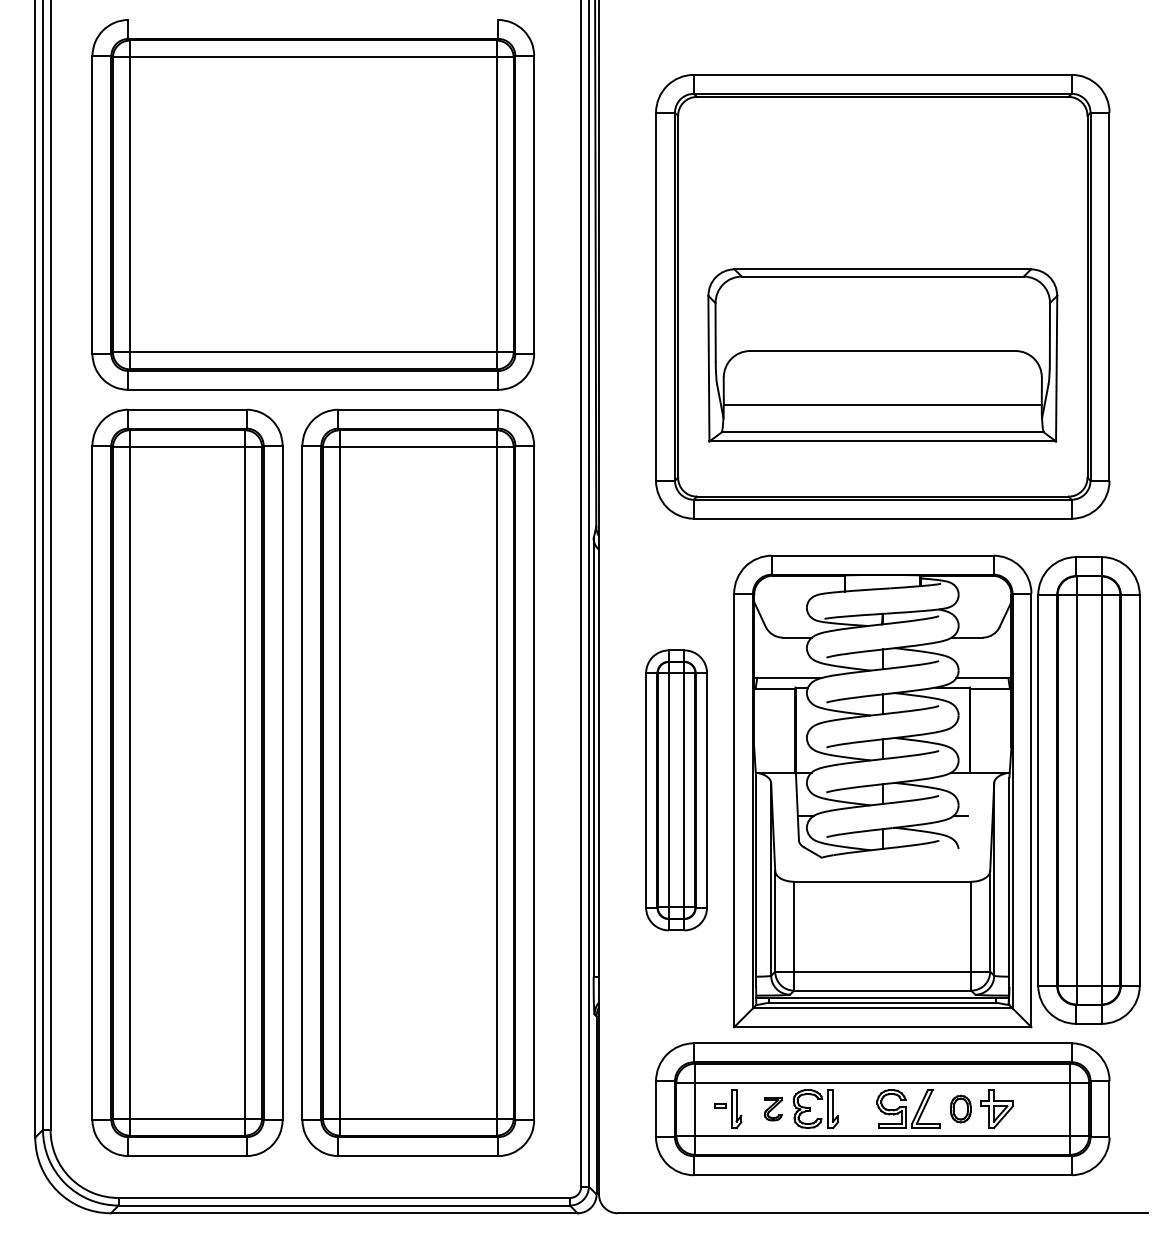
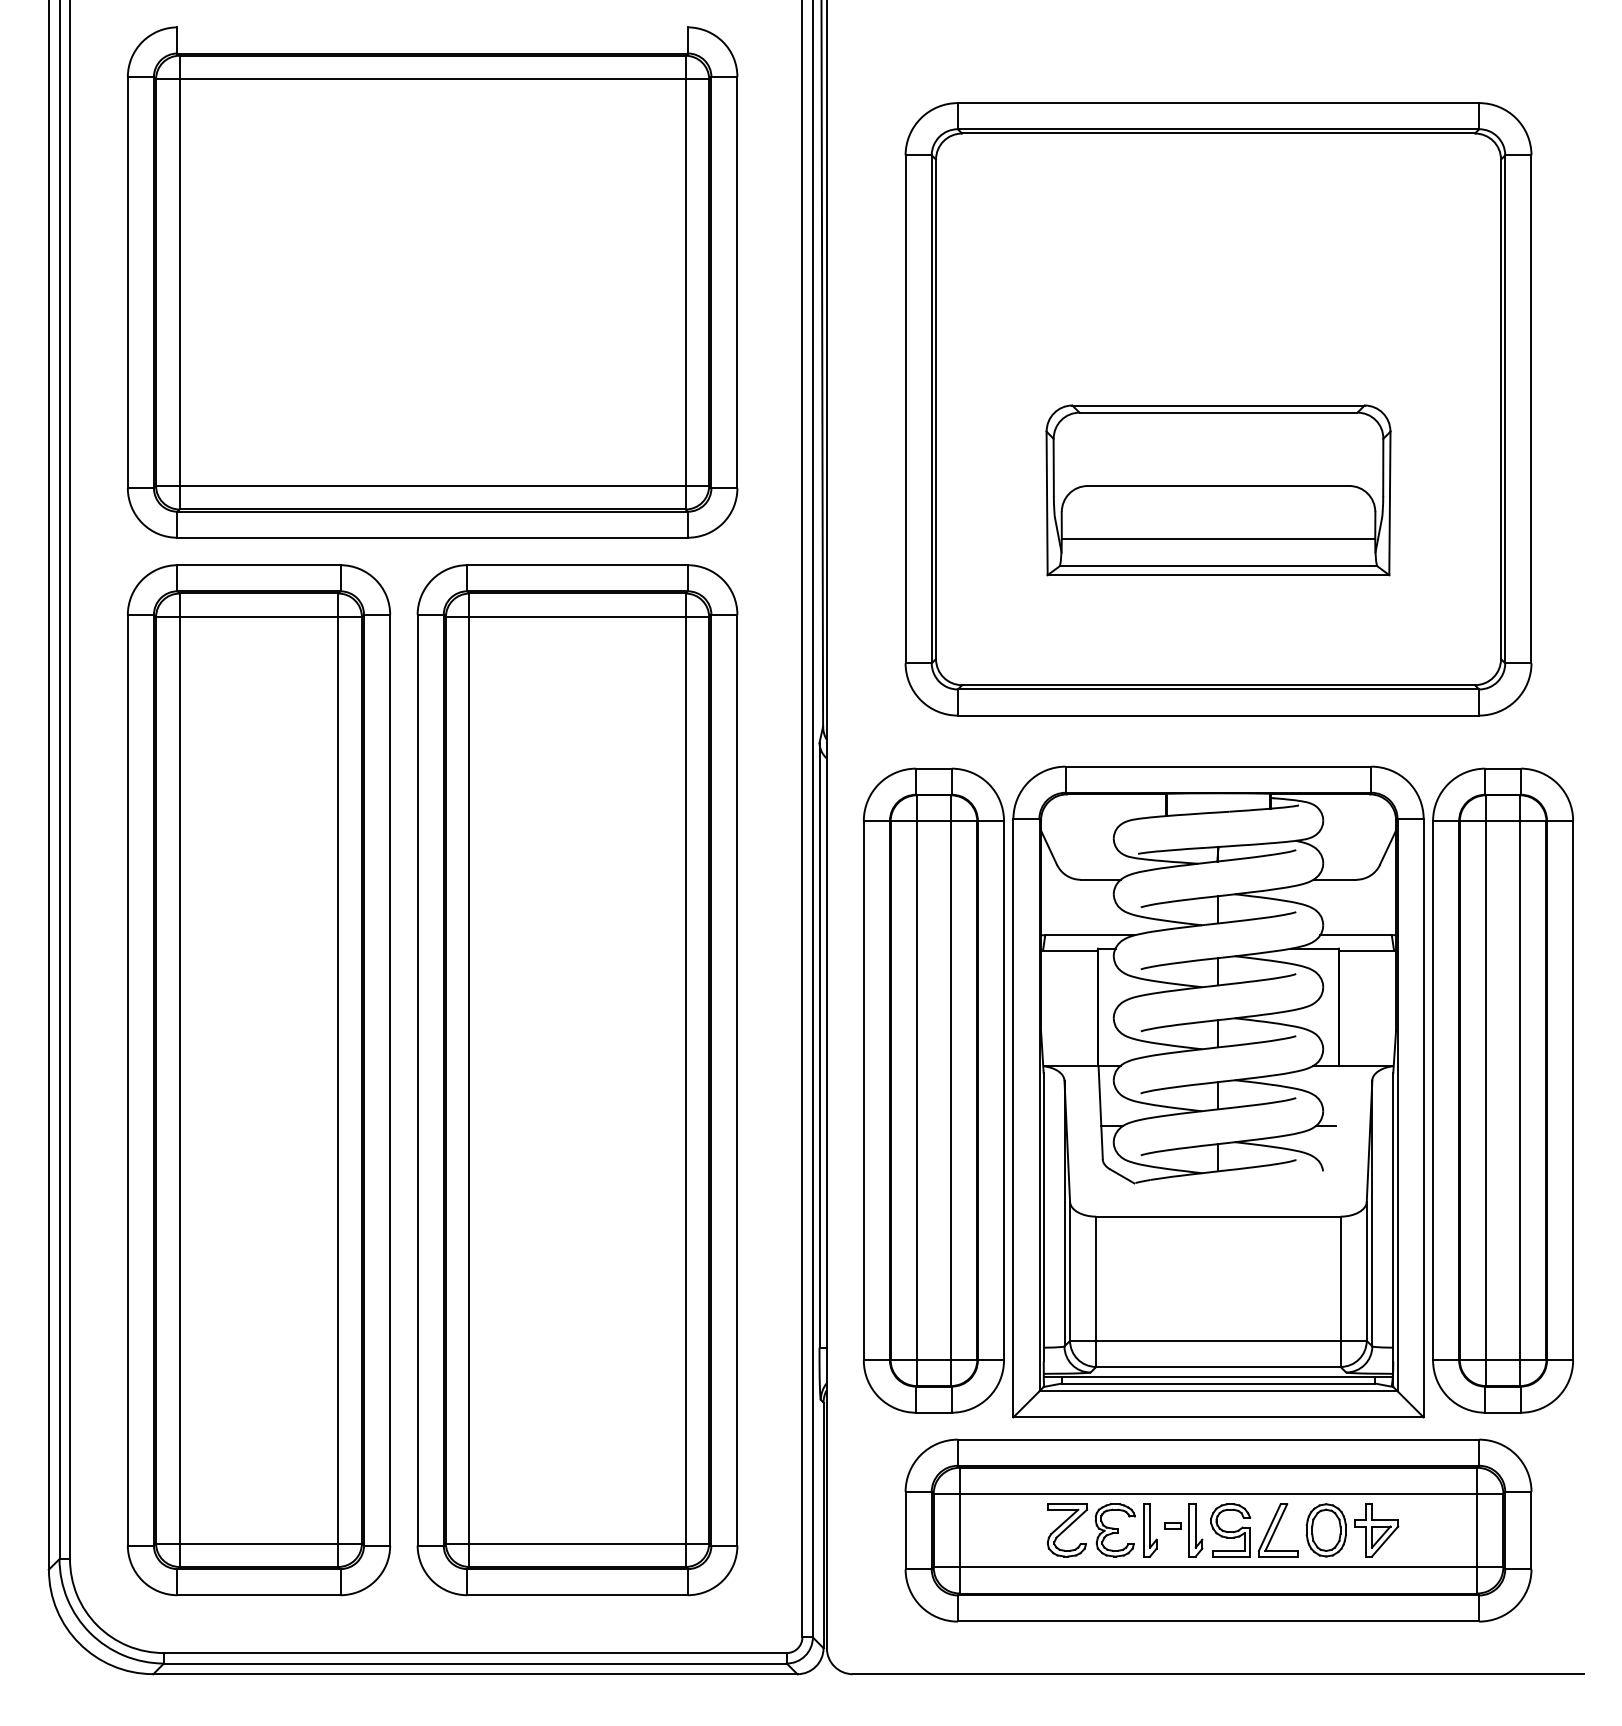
part: (882, 355) -> (1218, 490), size x0.71
part: (676, 790) -> (933, 1090), size x1.67
part: (727, 1109) -> (1183, 1530), moved
part: (773, 1109) -> (1067, 1530), size x1.67
part: (960, 1109) -> (1325, 1530), size x1.43

